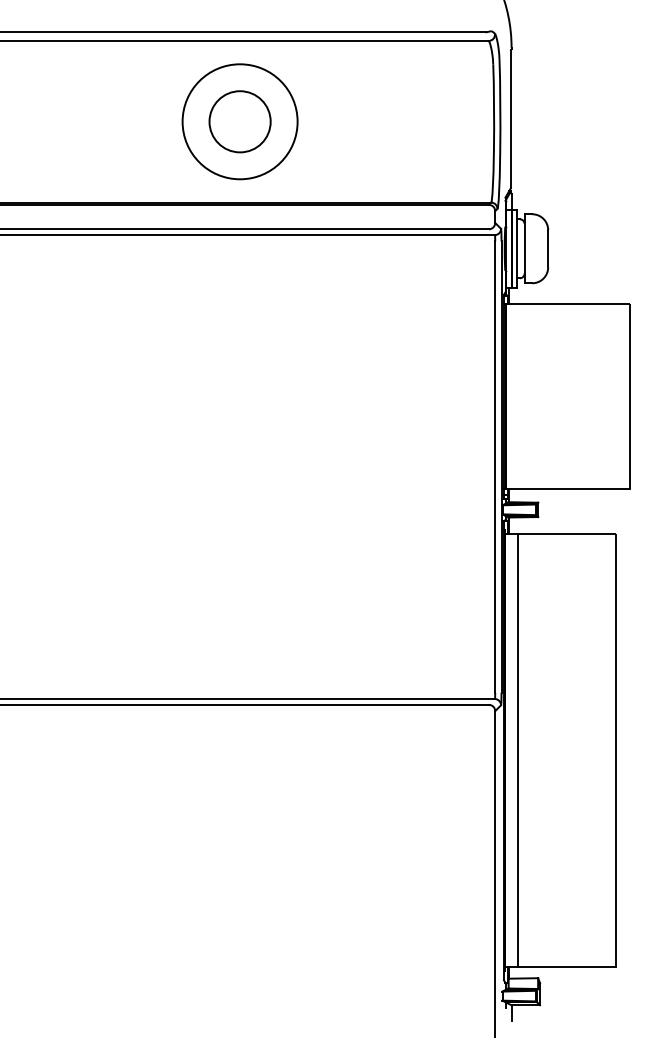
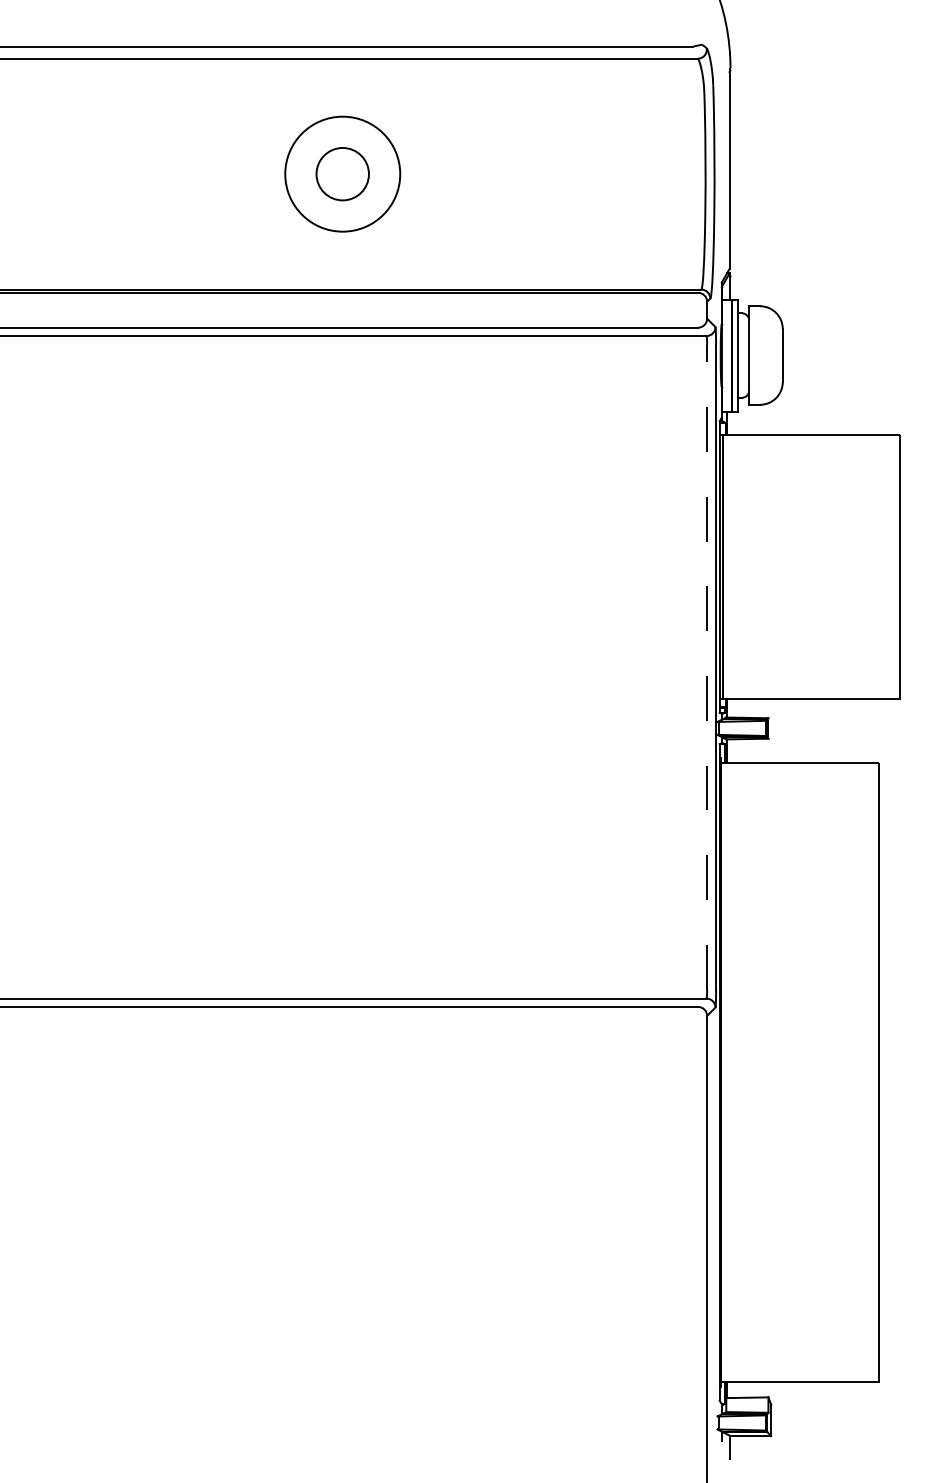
circle: (239, 121) -> (341, 173), size x0.6
circle: (239, 121) -> (341, 173), size x0.7
line: (495, 467) -> (707, 667), solid -> dashed
line: (517, 750) -> (738, 1072), removed

